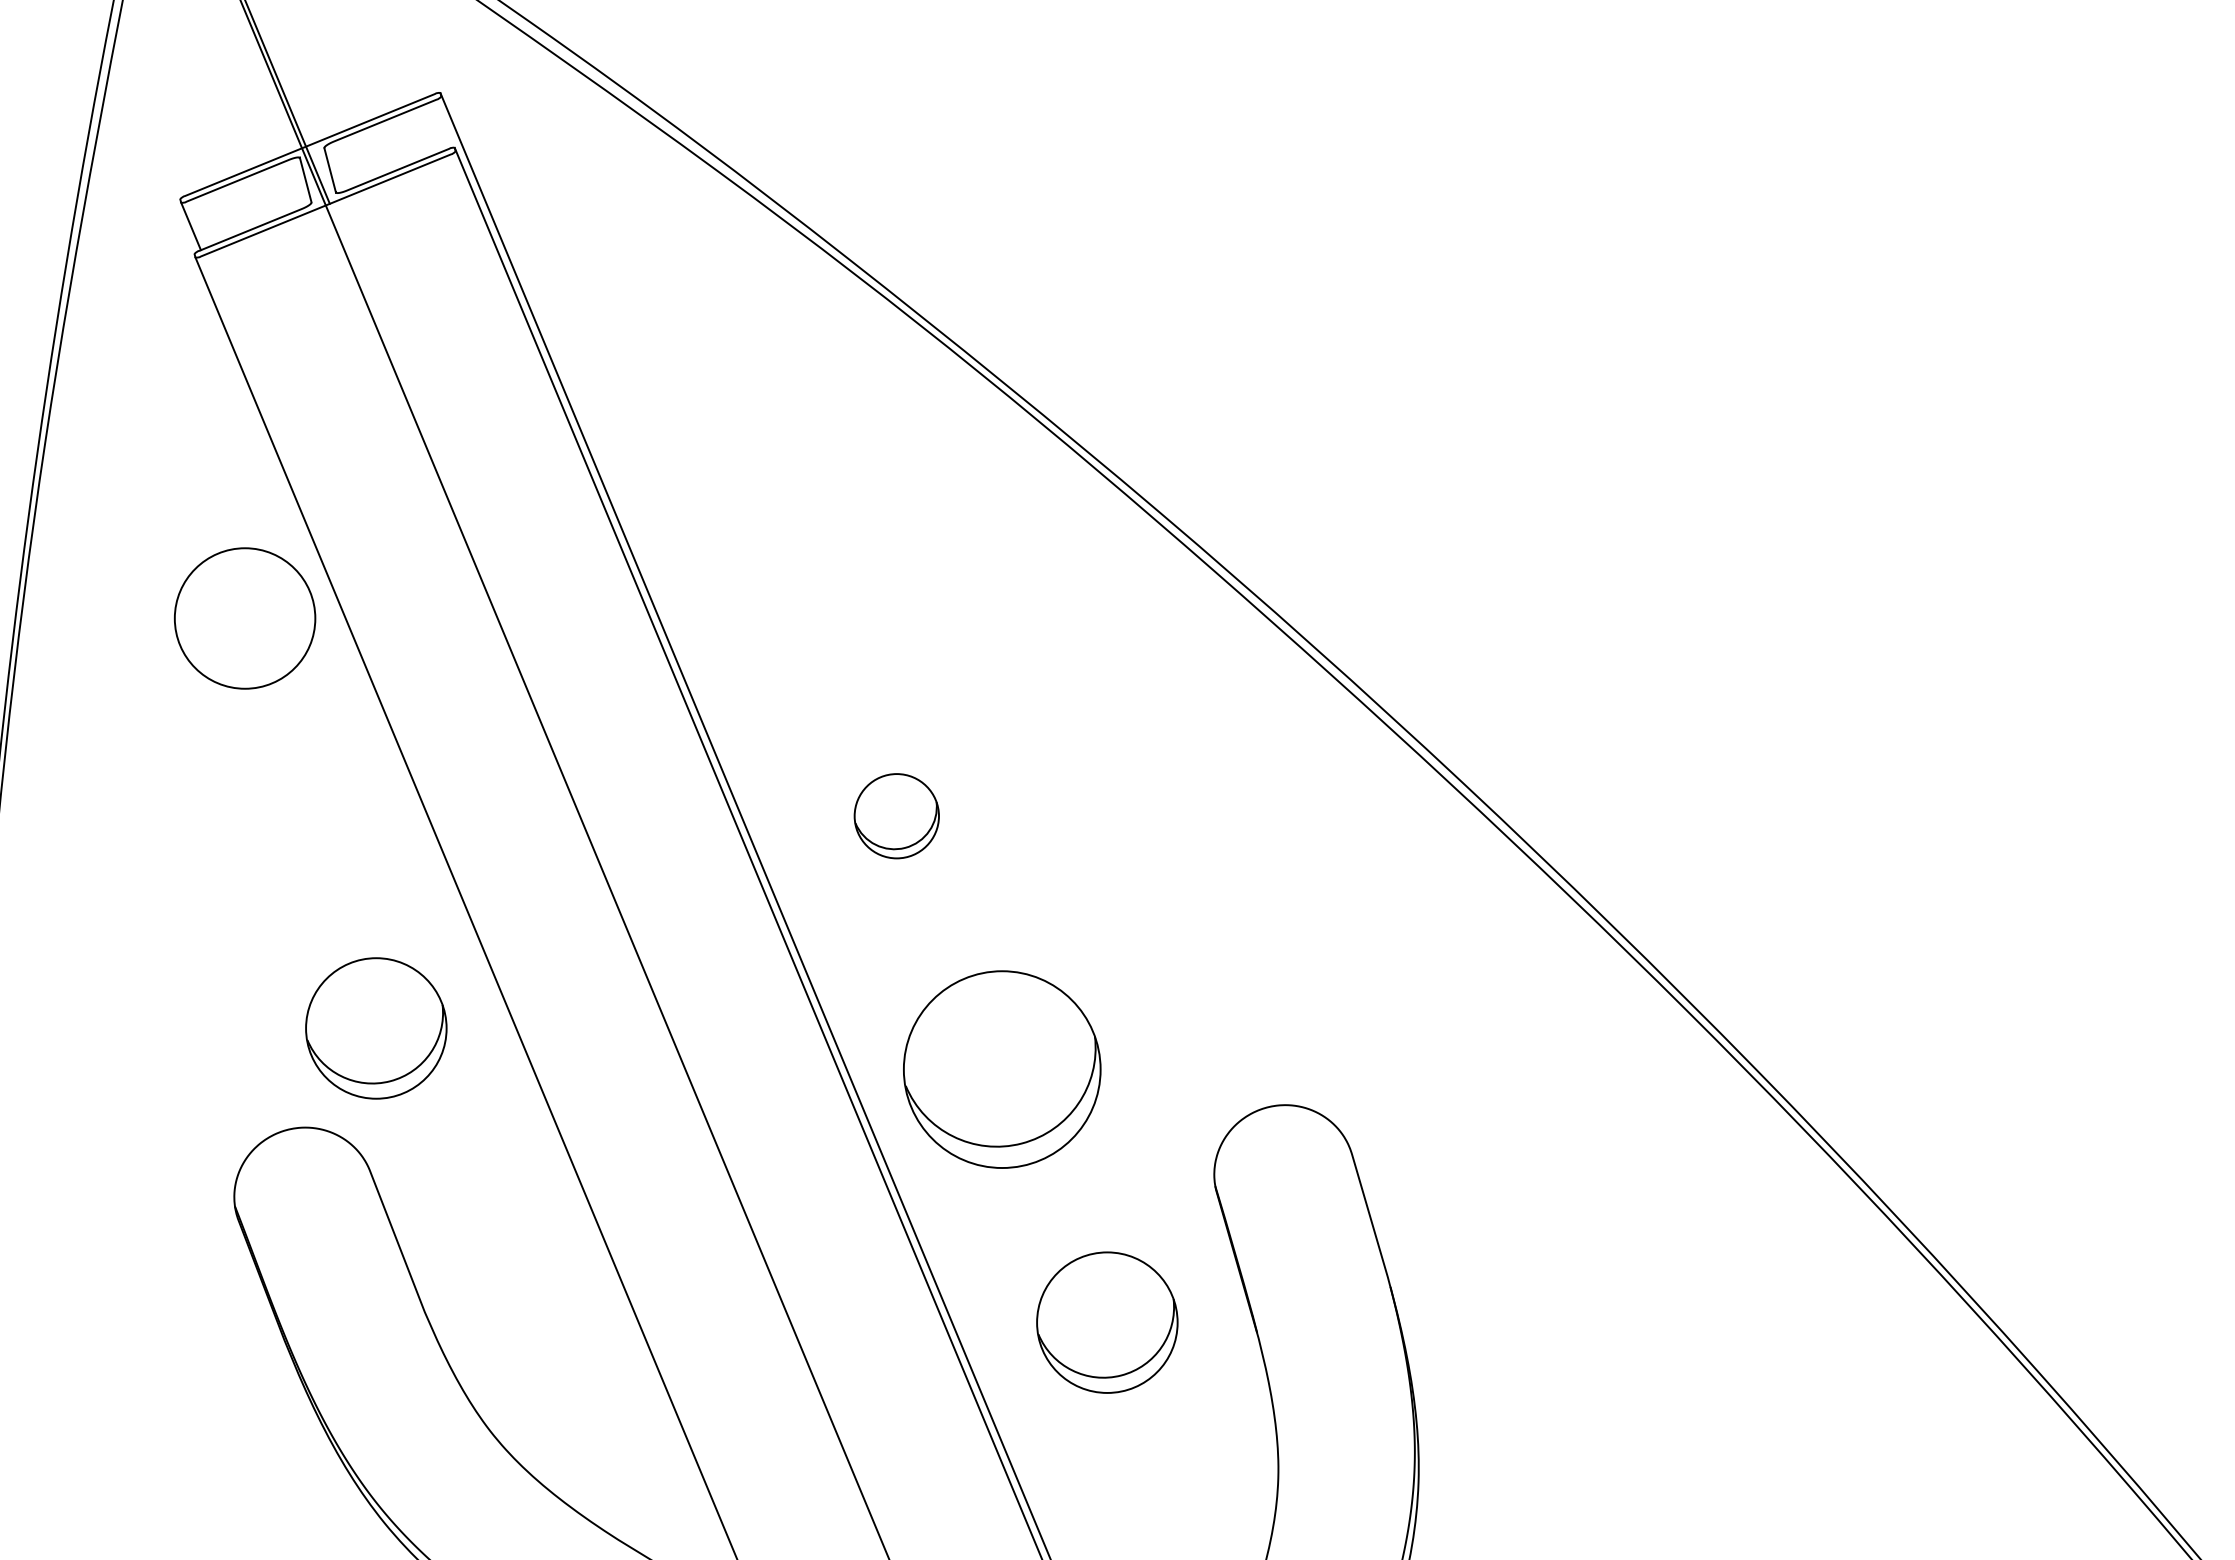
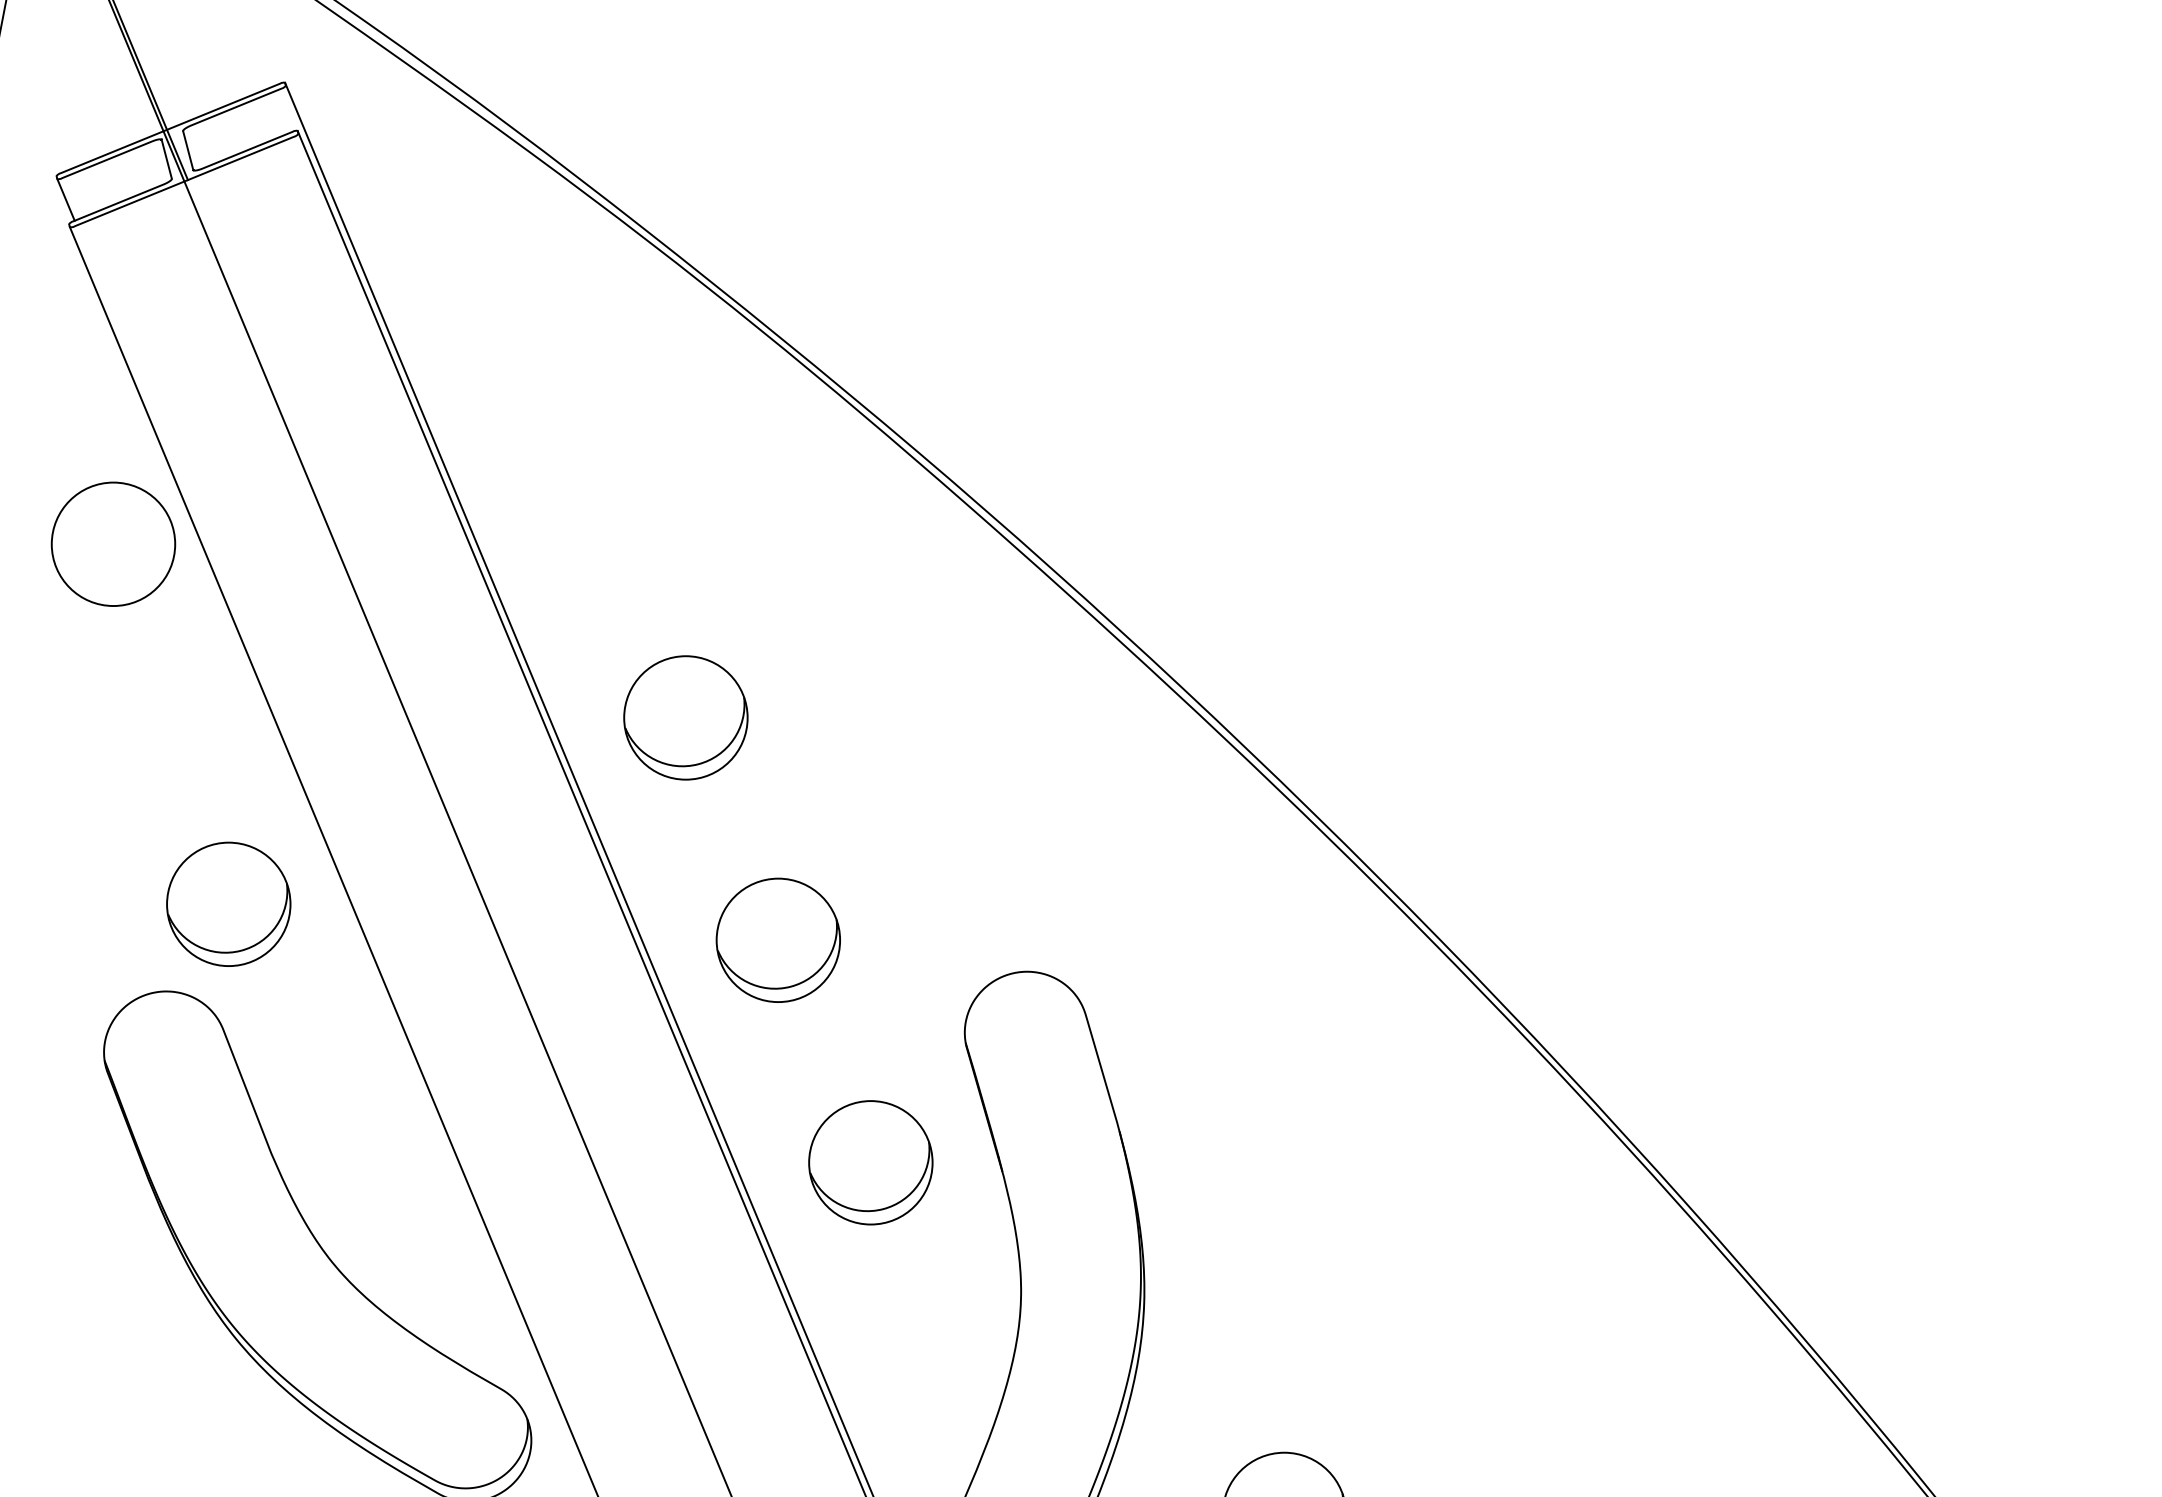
part: (896, 815) -> (685, 717), size x1.67
part: (1001, 1068) -> (777, 939), size x0.71

